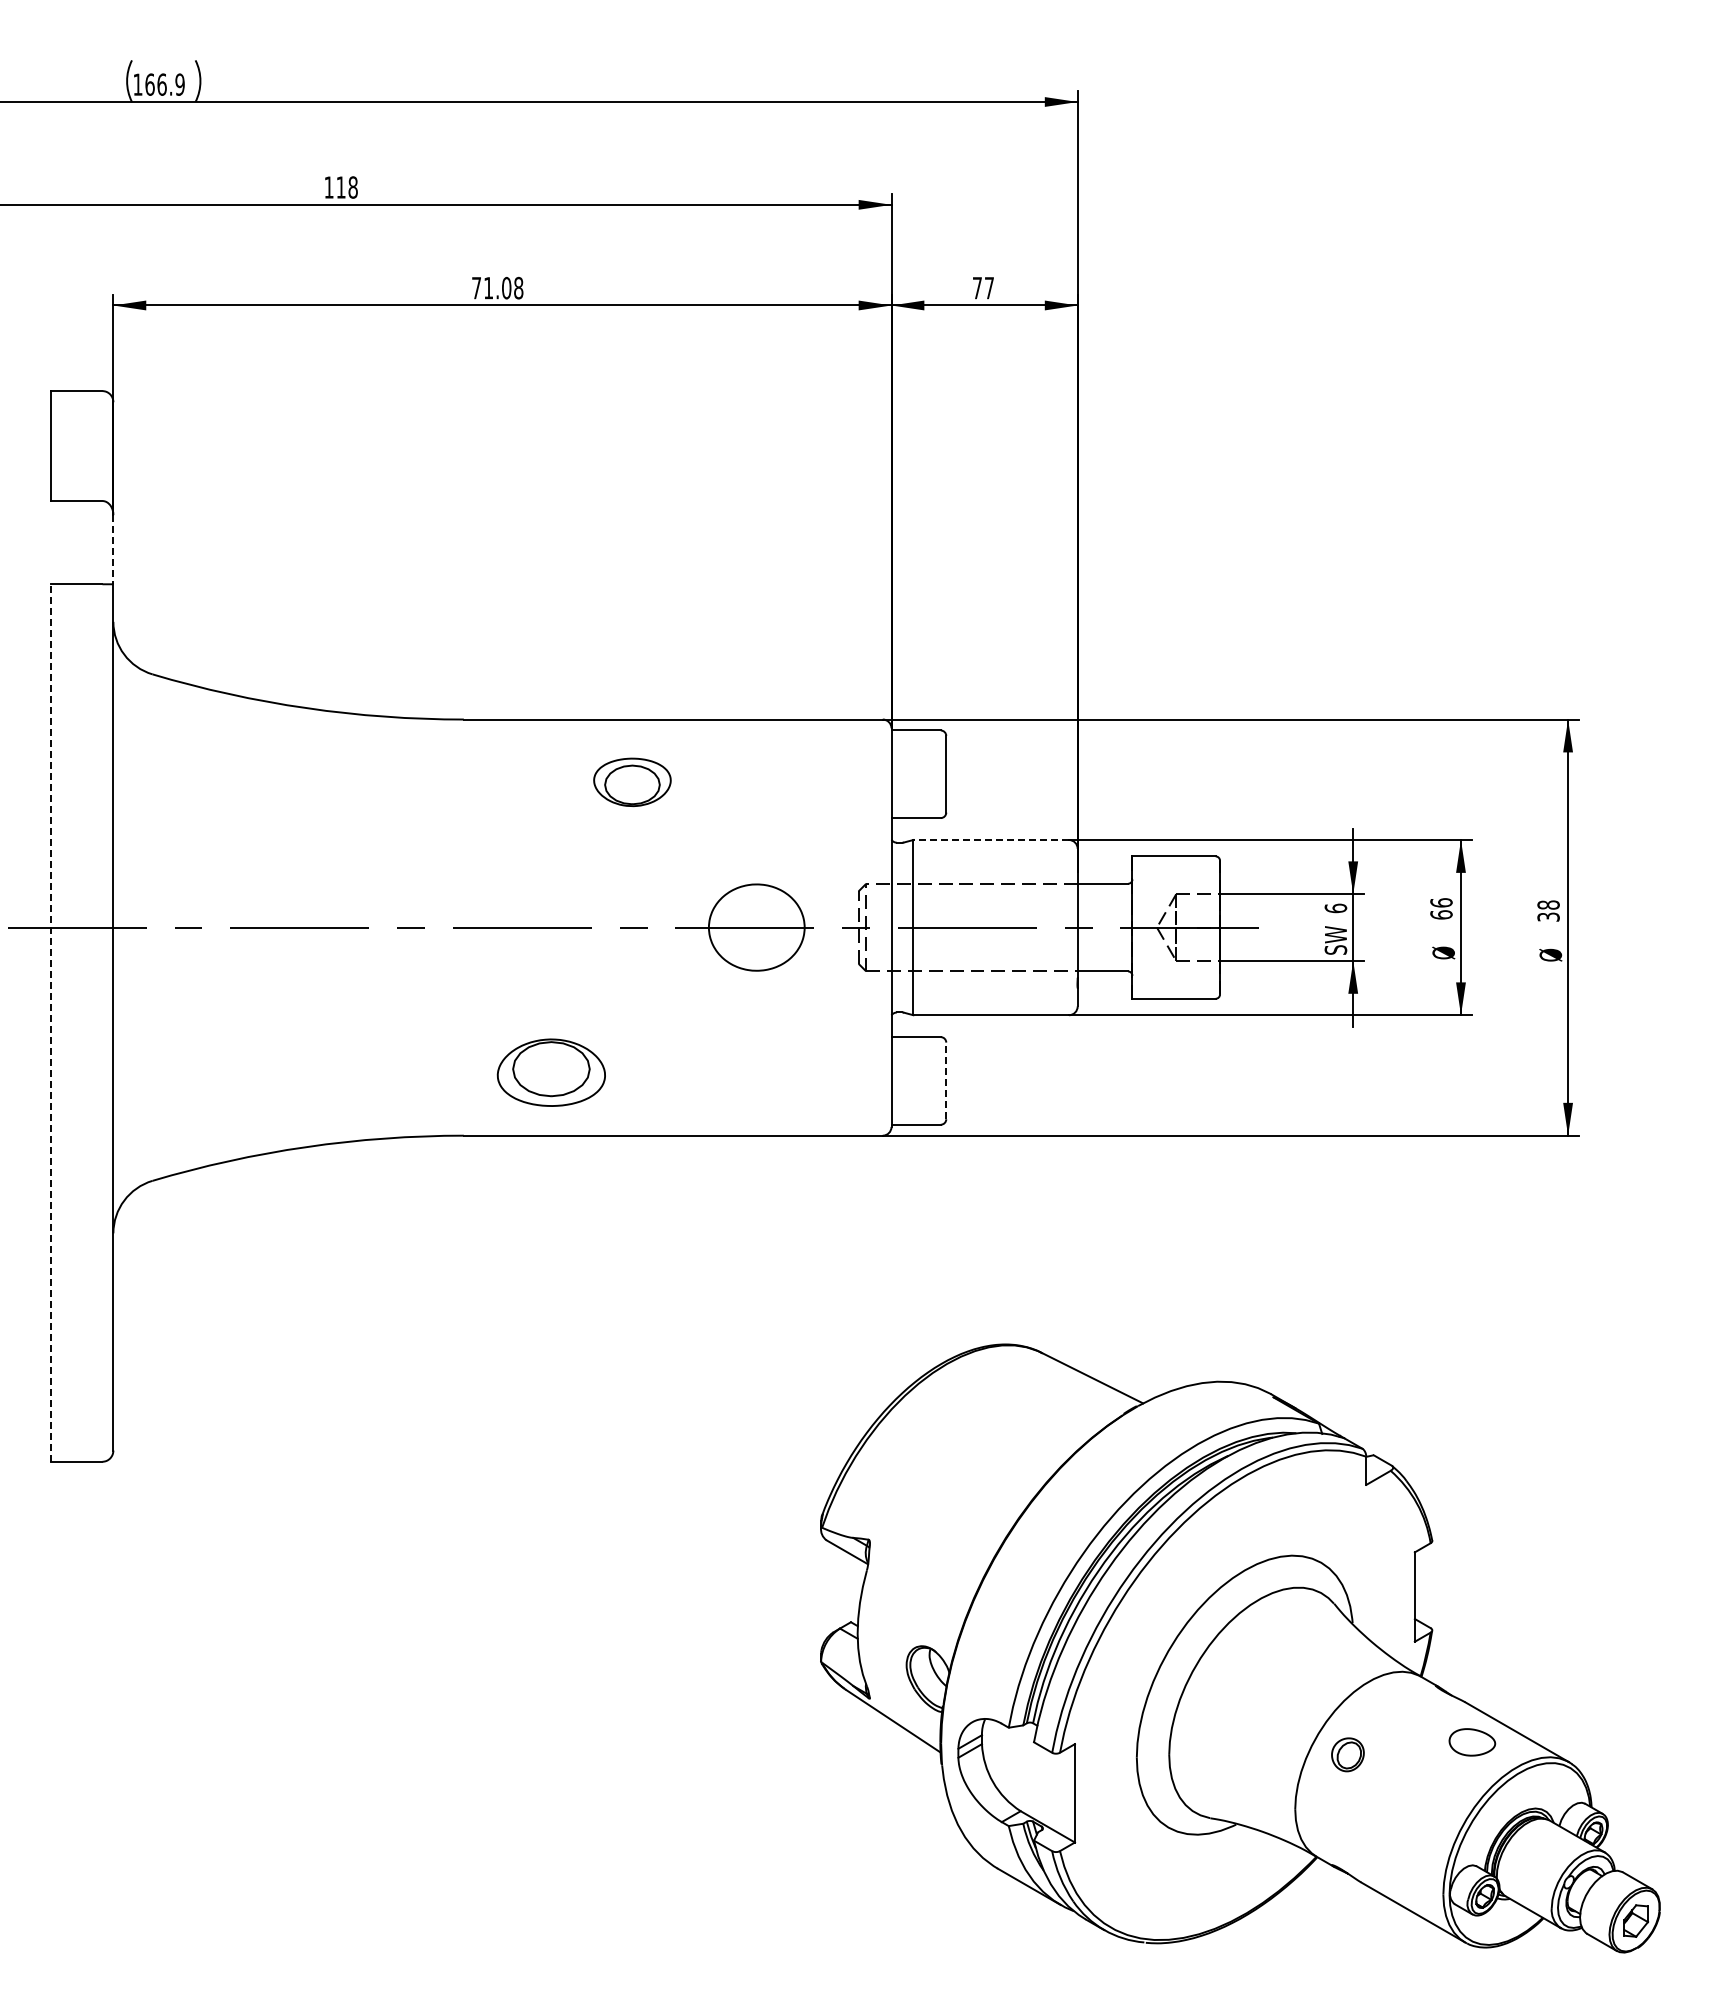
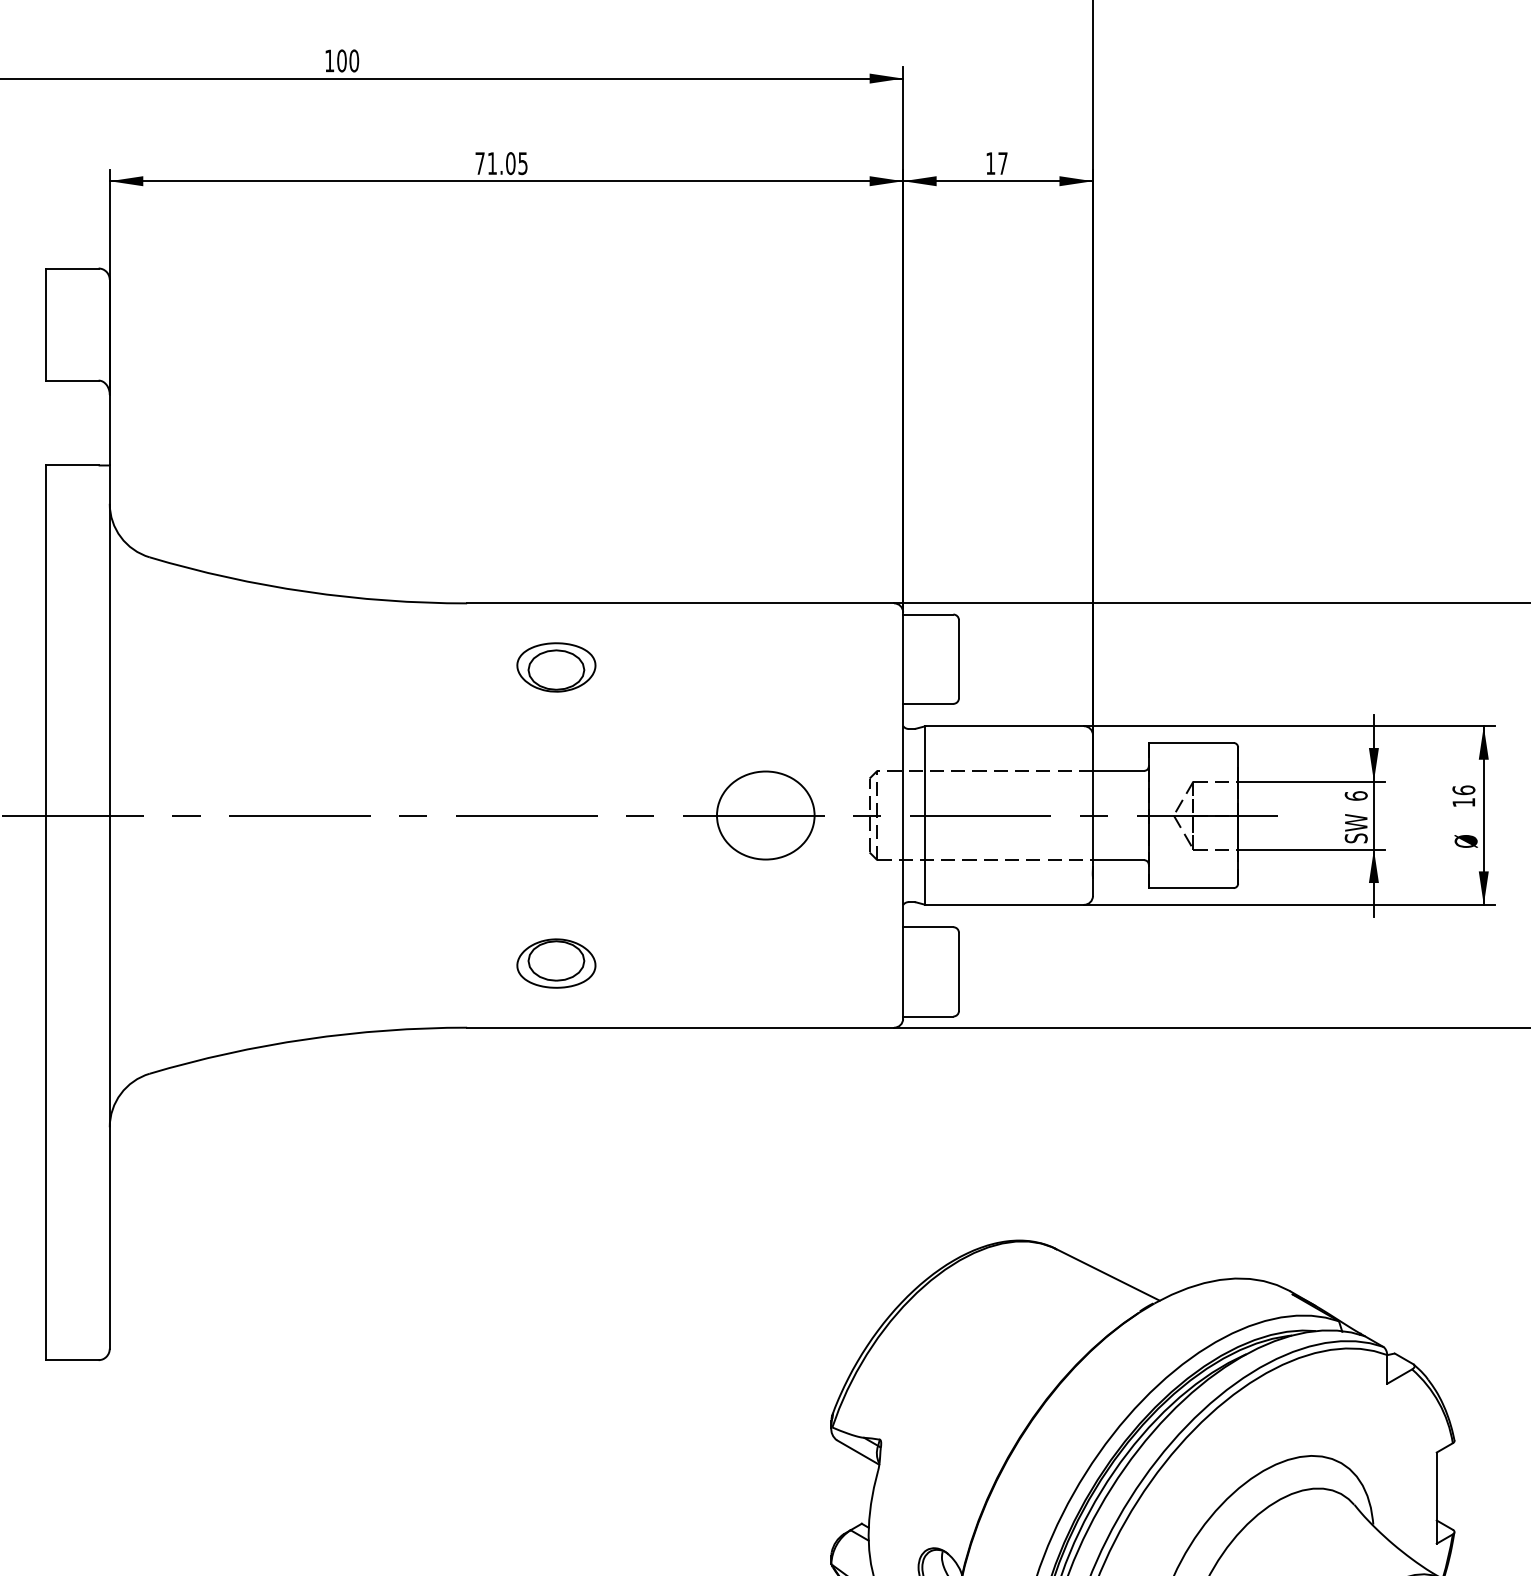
text: (346, 187) -> (347, 60), 118 -> 100
text: (518, 287) -> (522, 162), 71.08 -> 71.05
text: (977, 288) -> (990, 163), 77 -> 17
line: (113, 549) -> (109, 430), dashed -> solid
part: (632, 782) -> (556, 667), moved
line: (991, 840) -> (1005, 726), dashed -> solid
text: (1441, 914) -> (1463, 802), 66 -> 16
line: (51, 1023) -> (46, 913), dashed -> solid
part: (551, 1072) -> (556, 963), size x0.71
line: (946, 1080) -> (959, 971), dashed -> solid

